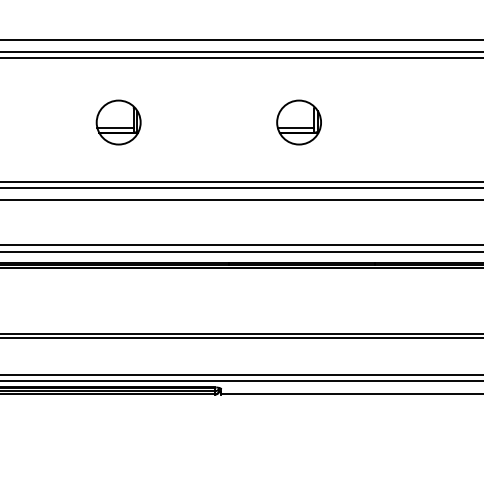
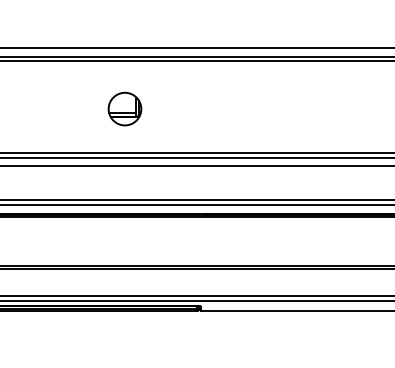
part: (298, 121) -> (258, 108), removed

